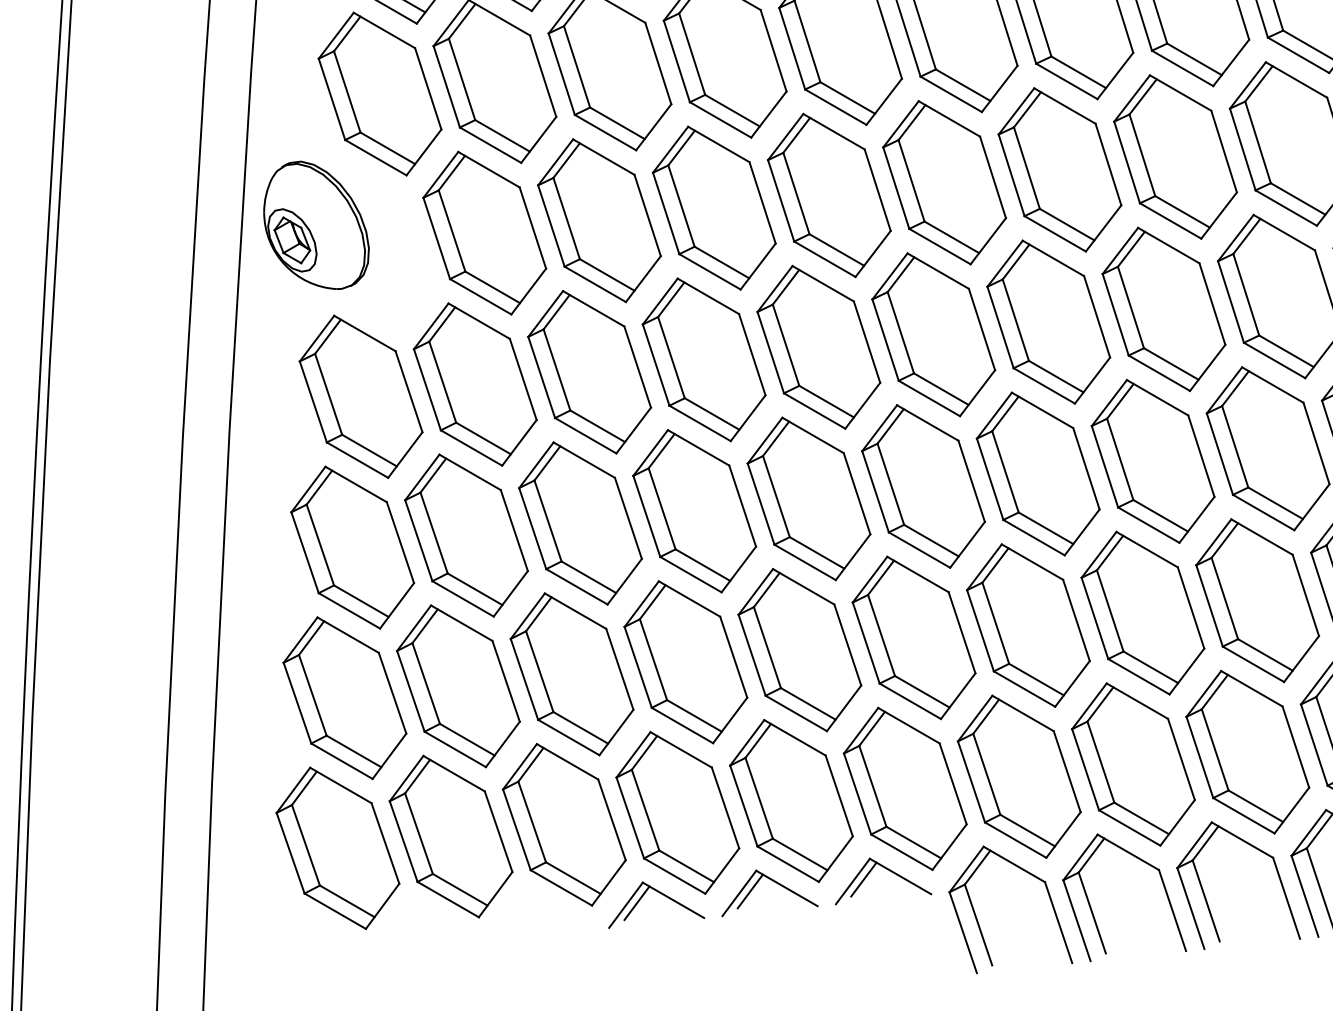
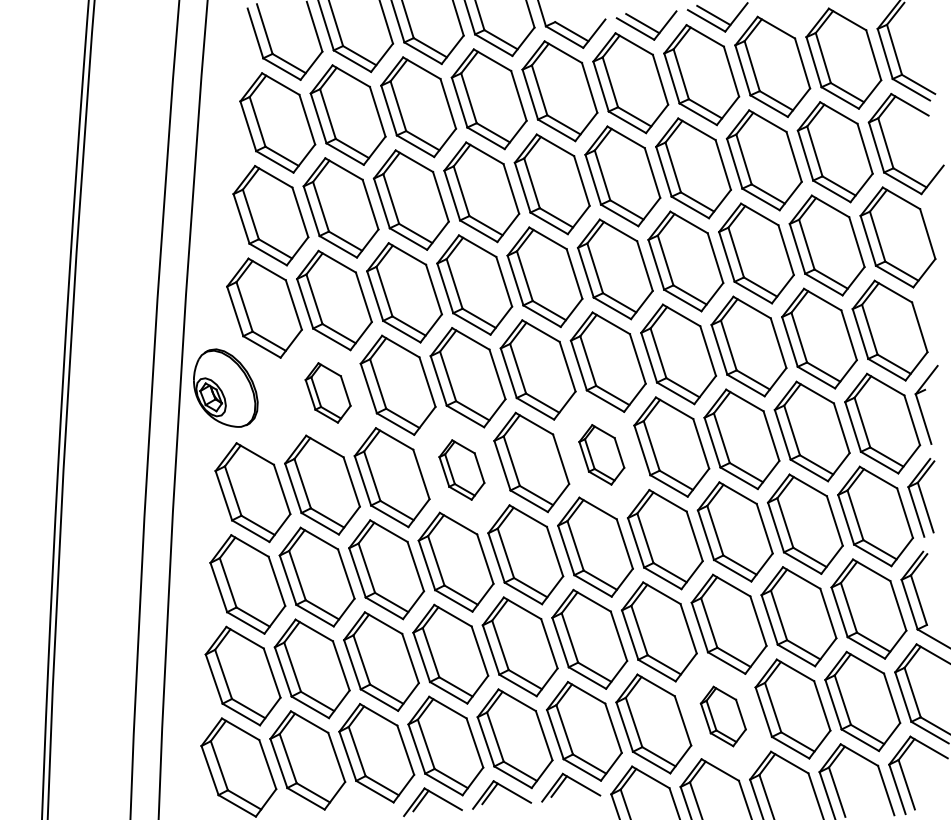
part: (483, 232) -> (327, 392), size x0.6
part: (933, 334) -> (601, 454), size x0.6
part: (703, 358) -> (461, 469), size x0.6
part: (1133, 764) -> (723, 716), size x0.6

